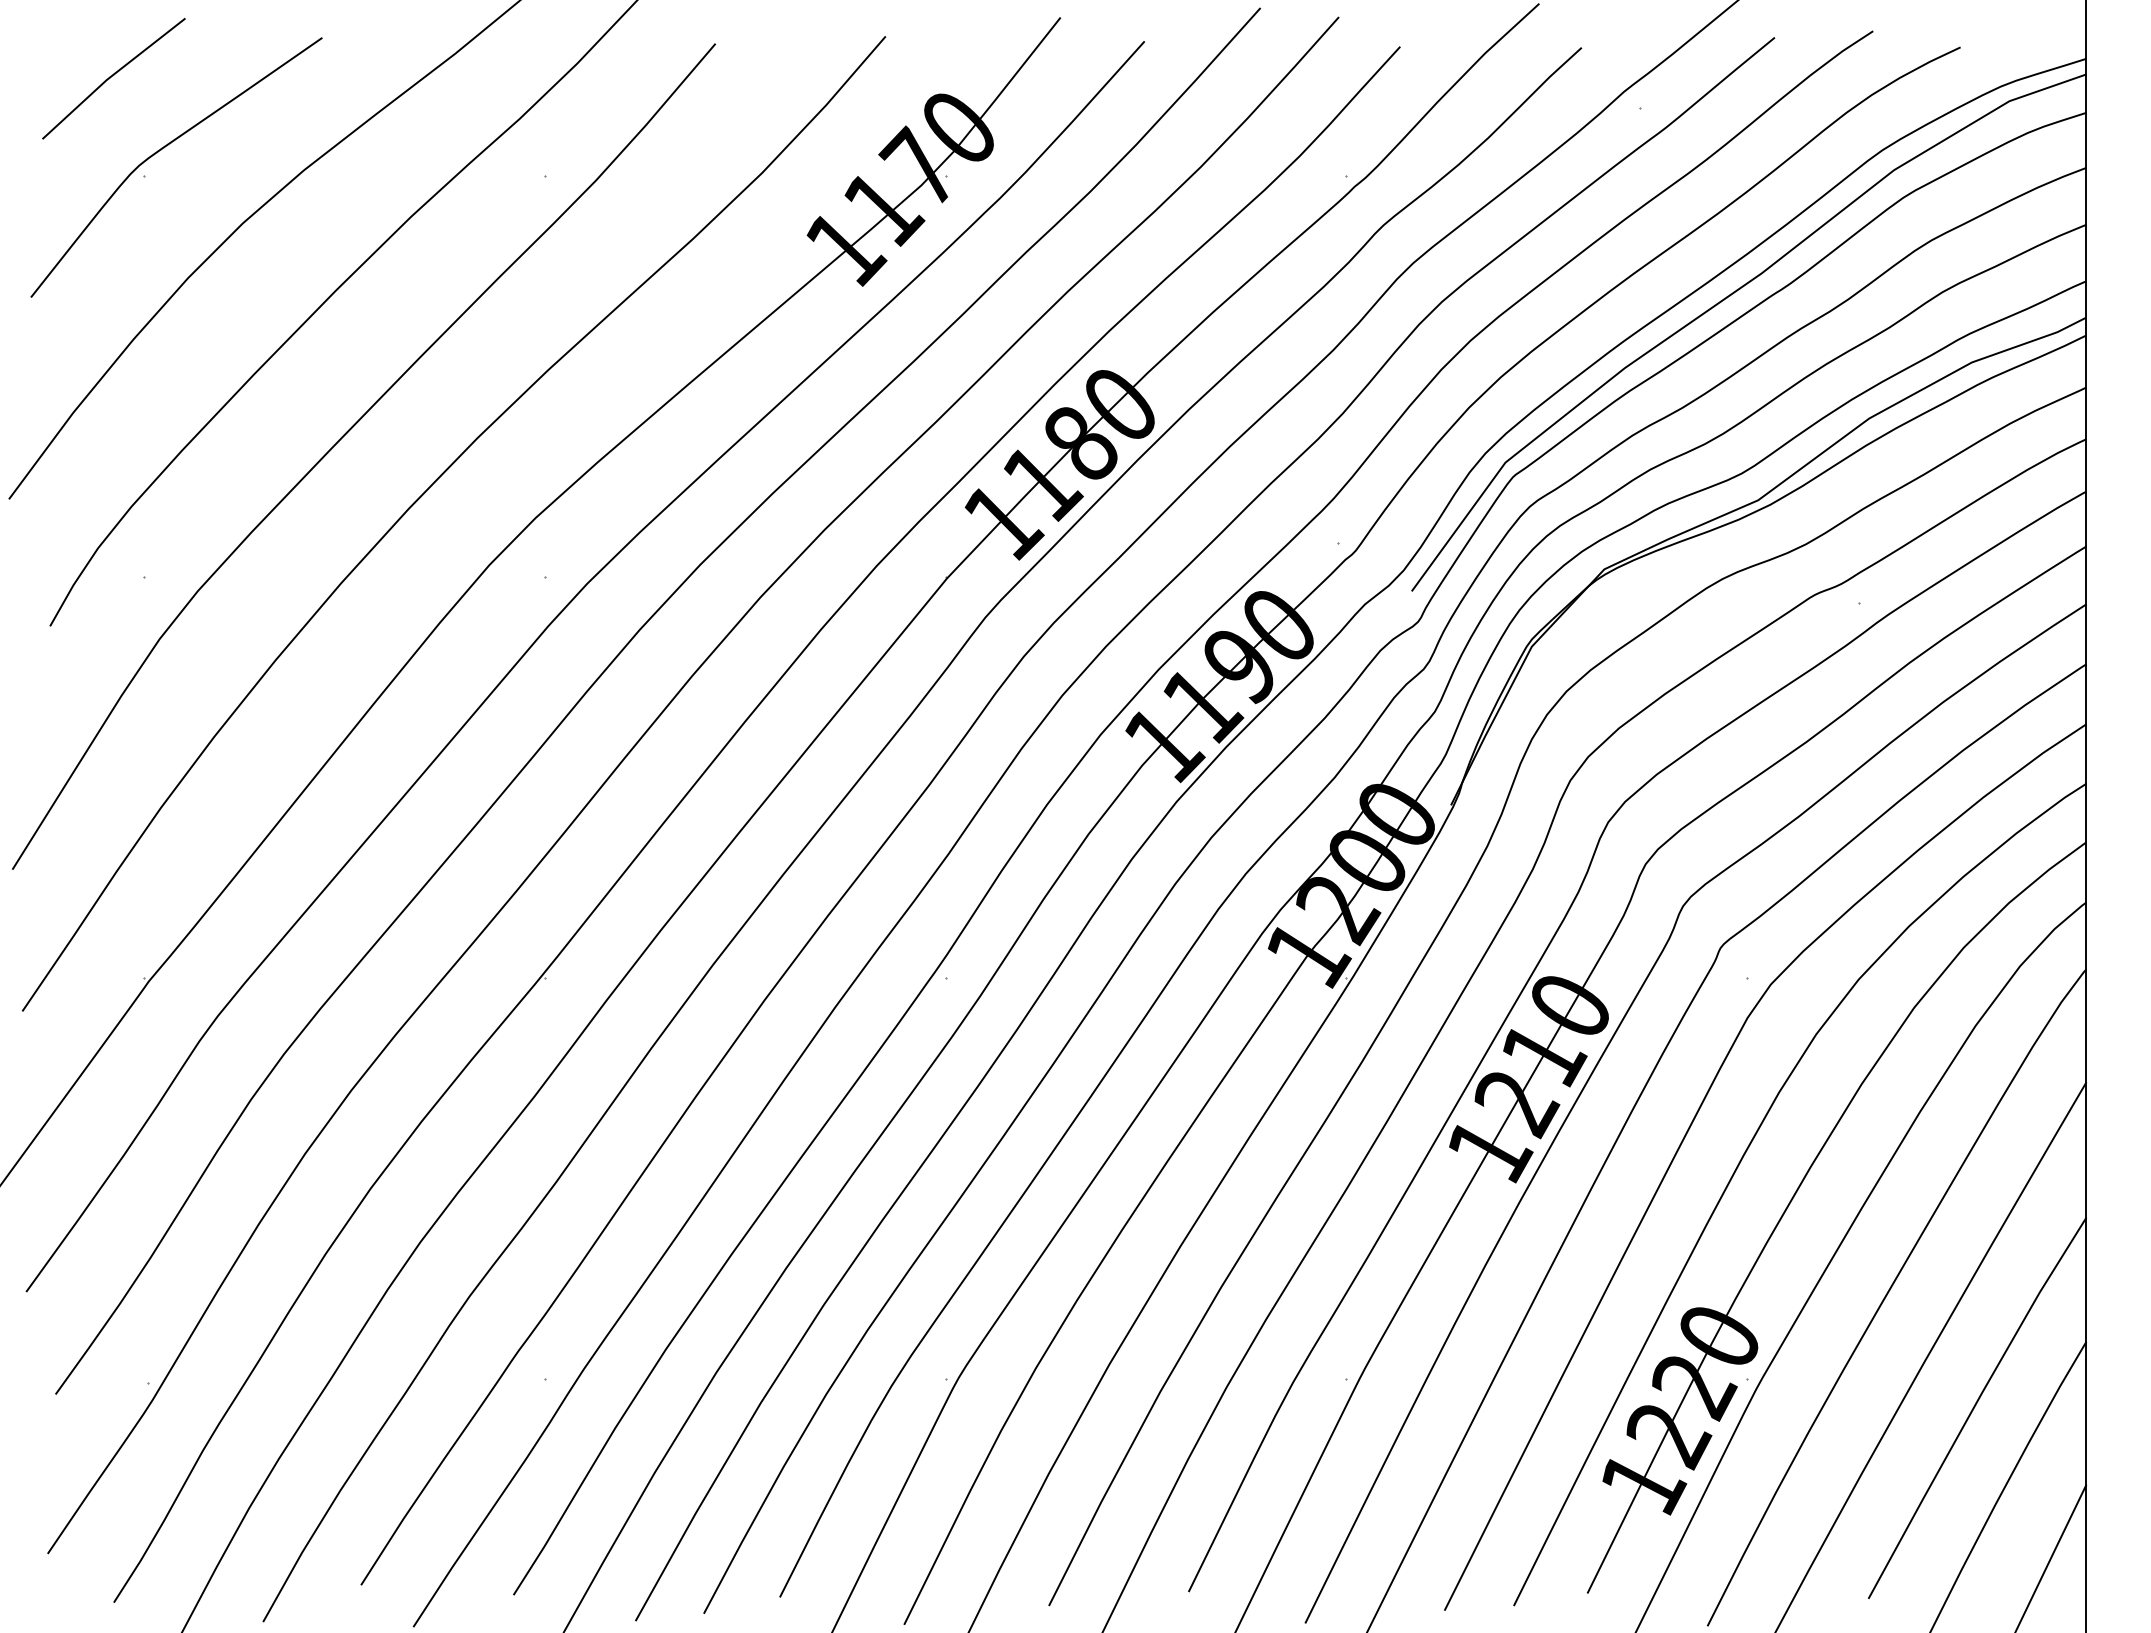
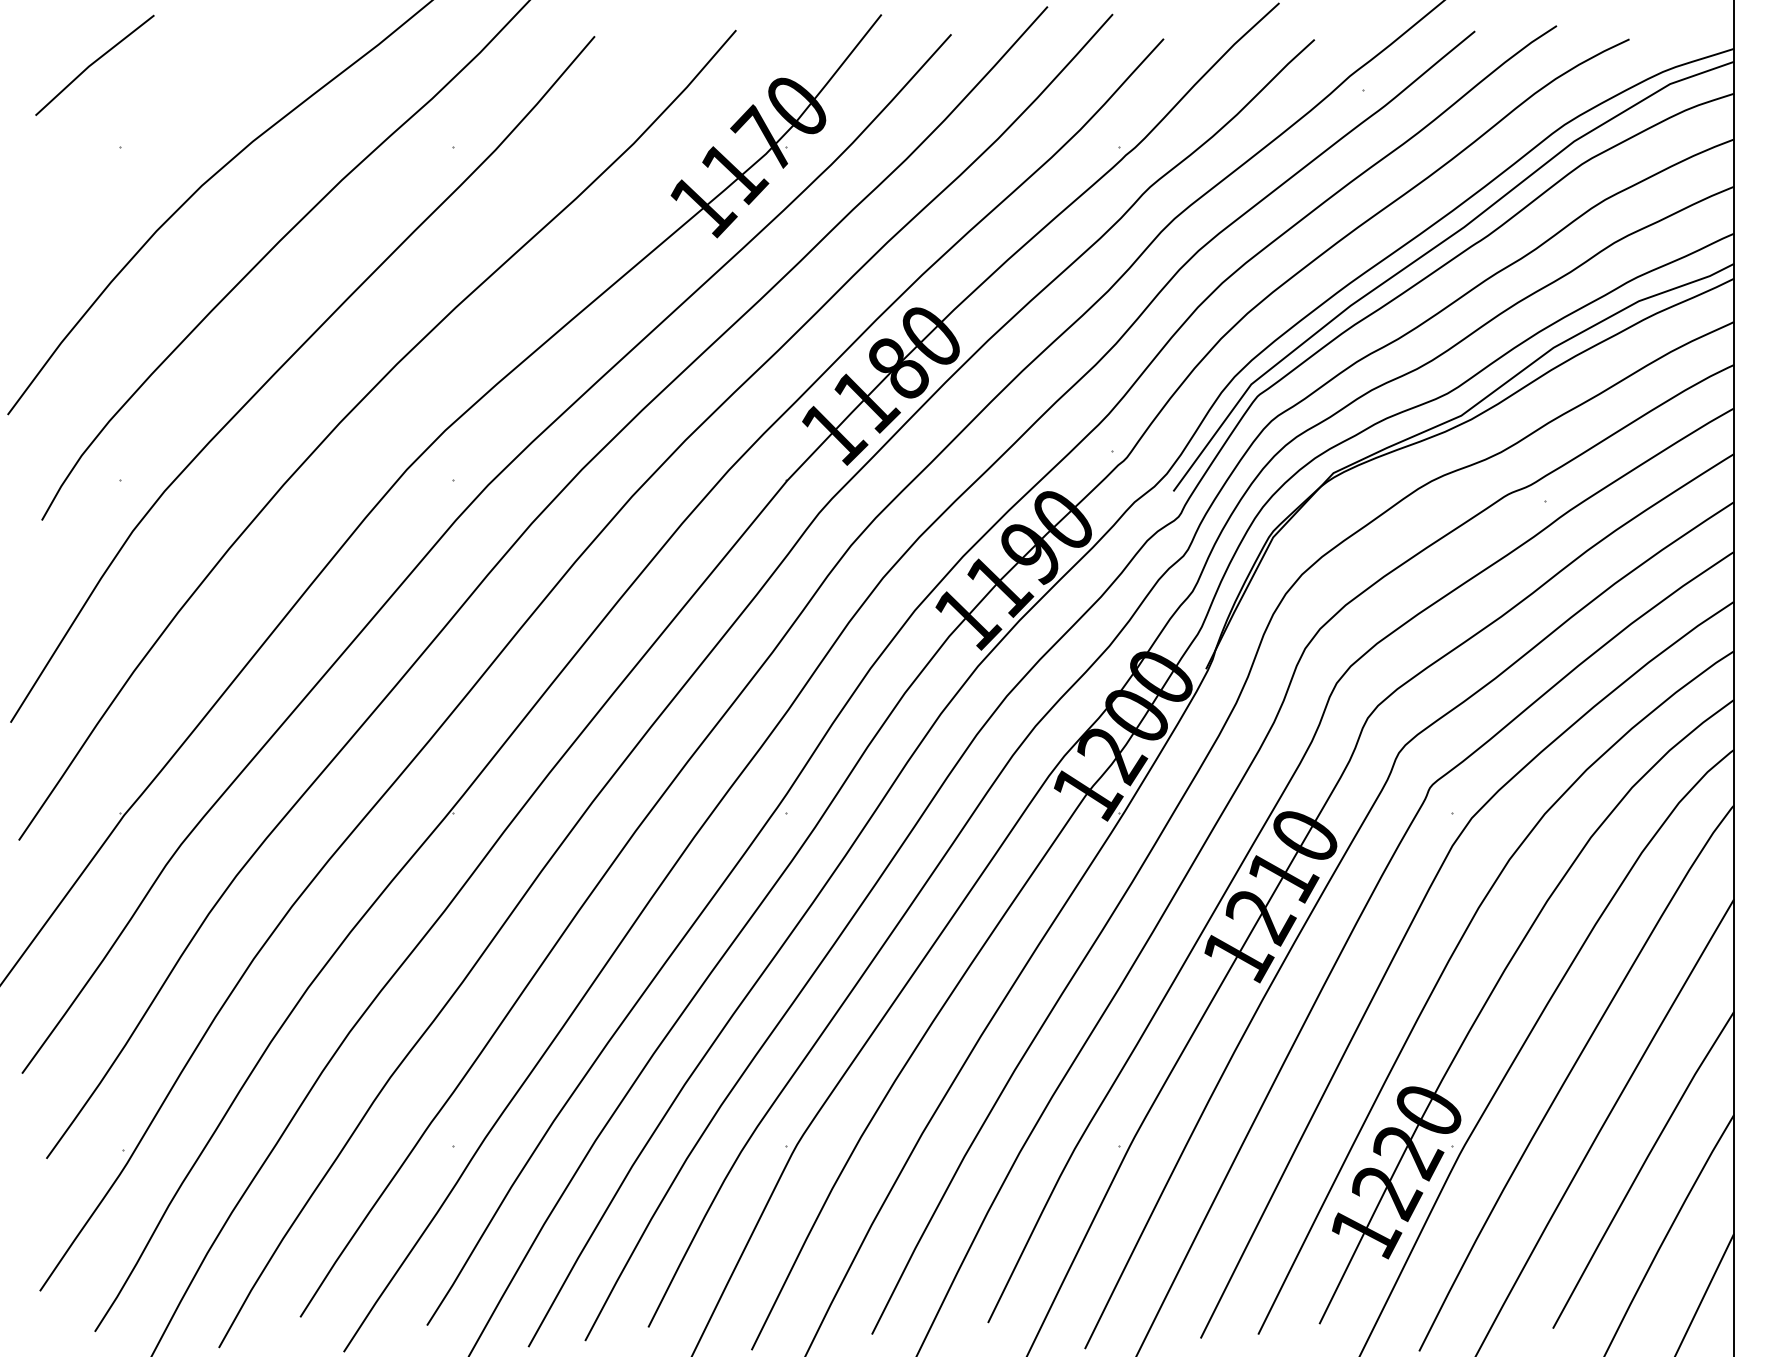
curve: (164, 148) -> (136, 123), removed

